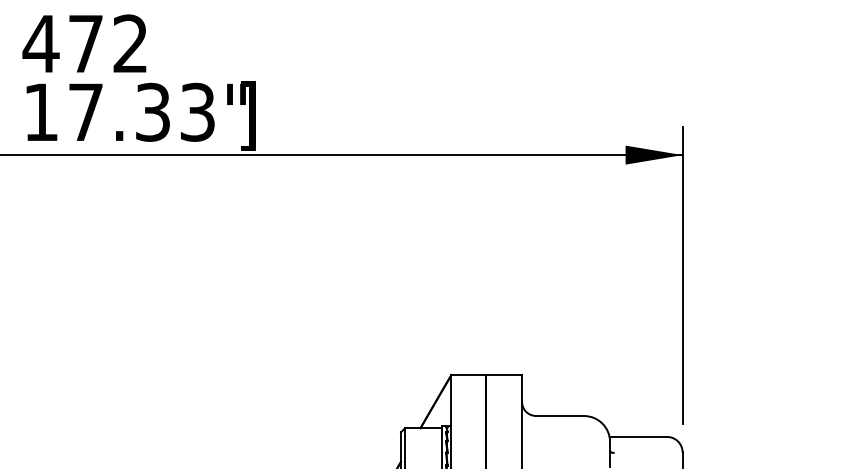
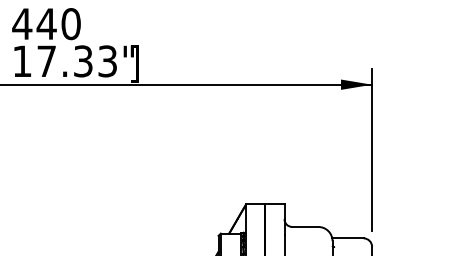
text: (107, 44) -> (58, 24), 472 -> 440

